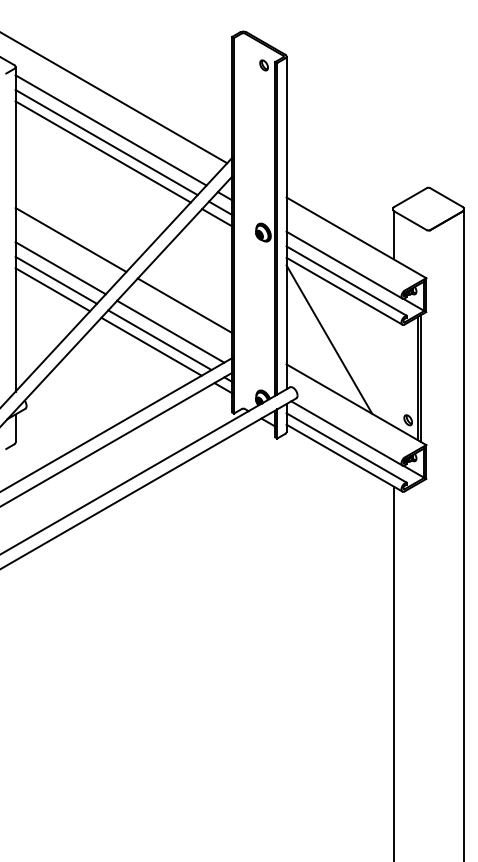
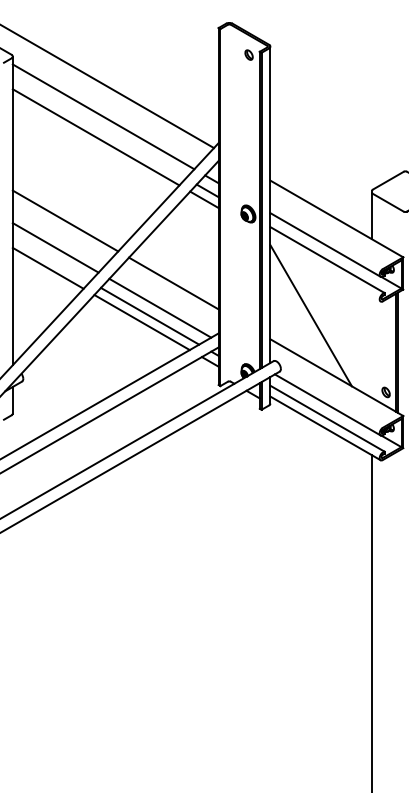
line: (106, 142) -> (99, 128), removed
line: (55, 279) -> (50, 258), removed
line: (344, 290) -> (325, 269), removed

